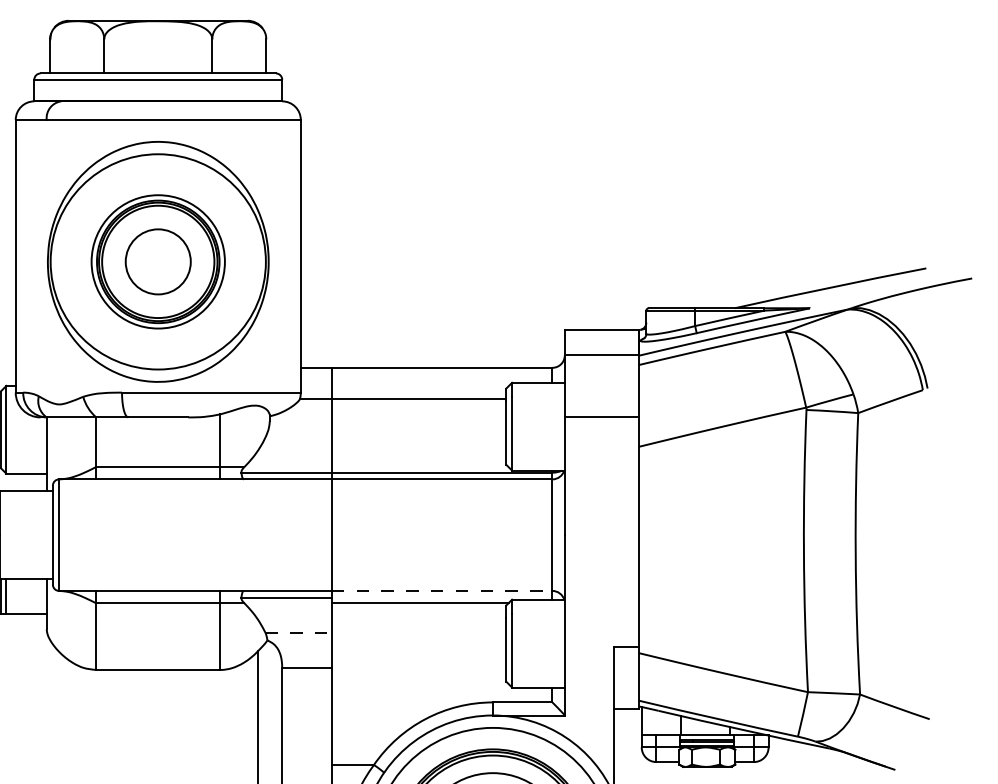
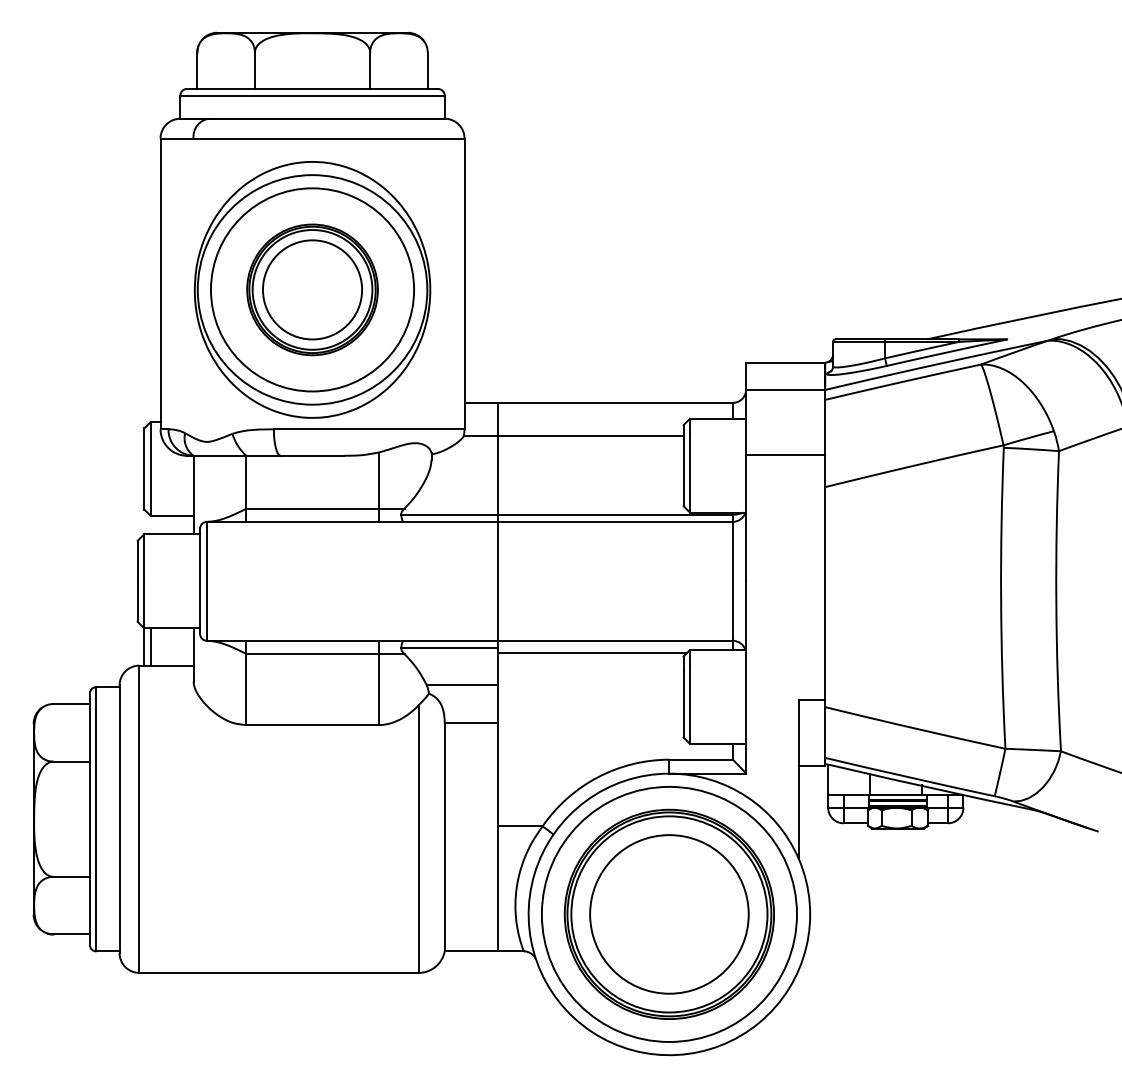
circle: (158, 261) -> (312, 289), size x1.43
circle: (158, 261) -> (312, 289), size x1.43
line: (442, 590) -> (615, 640), dashed -> solid
line: (298, 632) -> (462, 685), dashed -> solid

